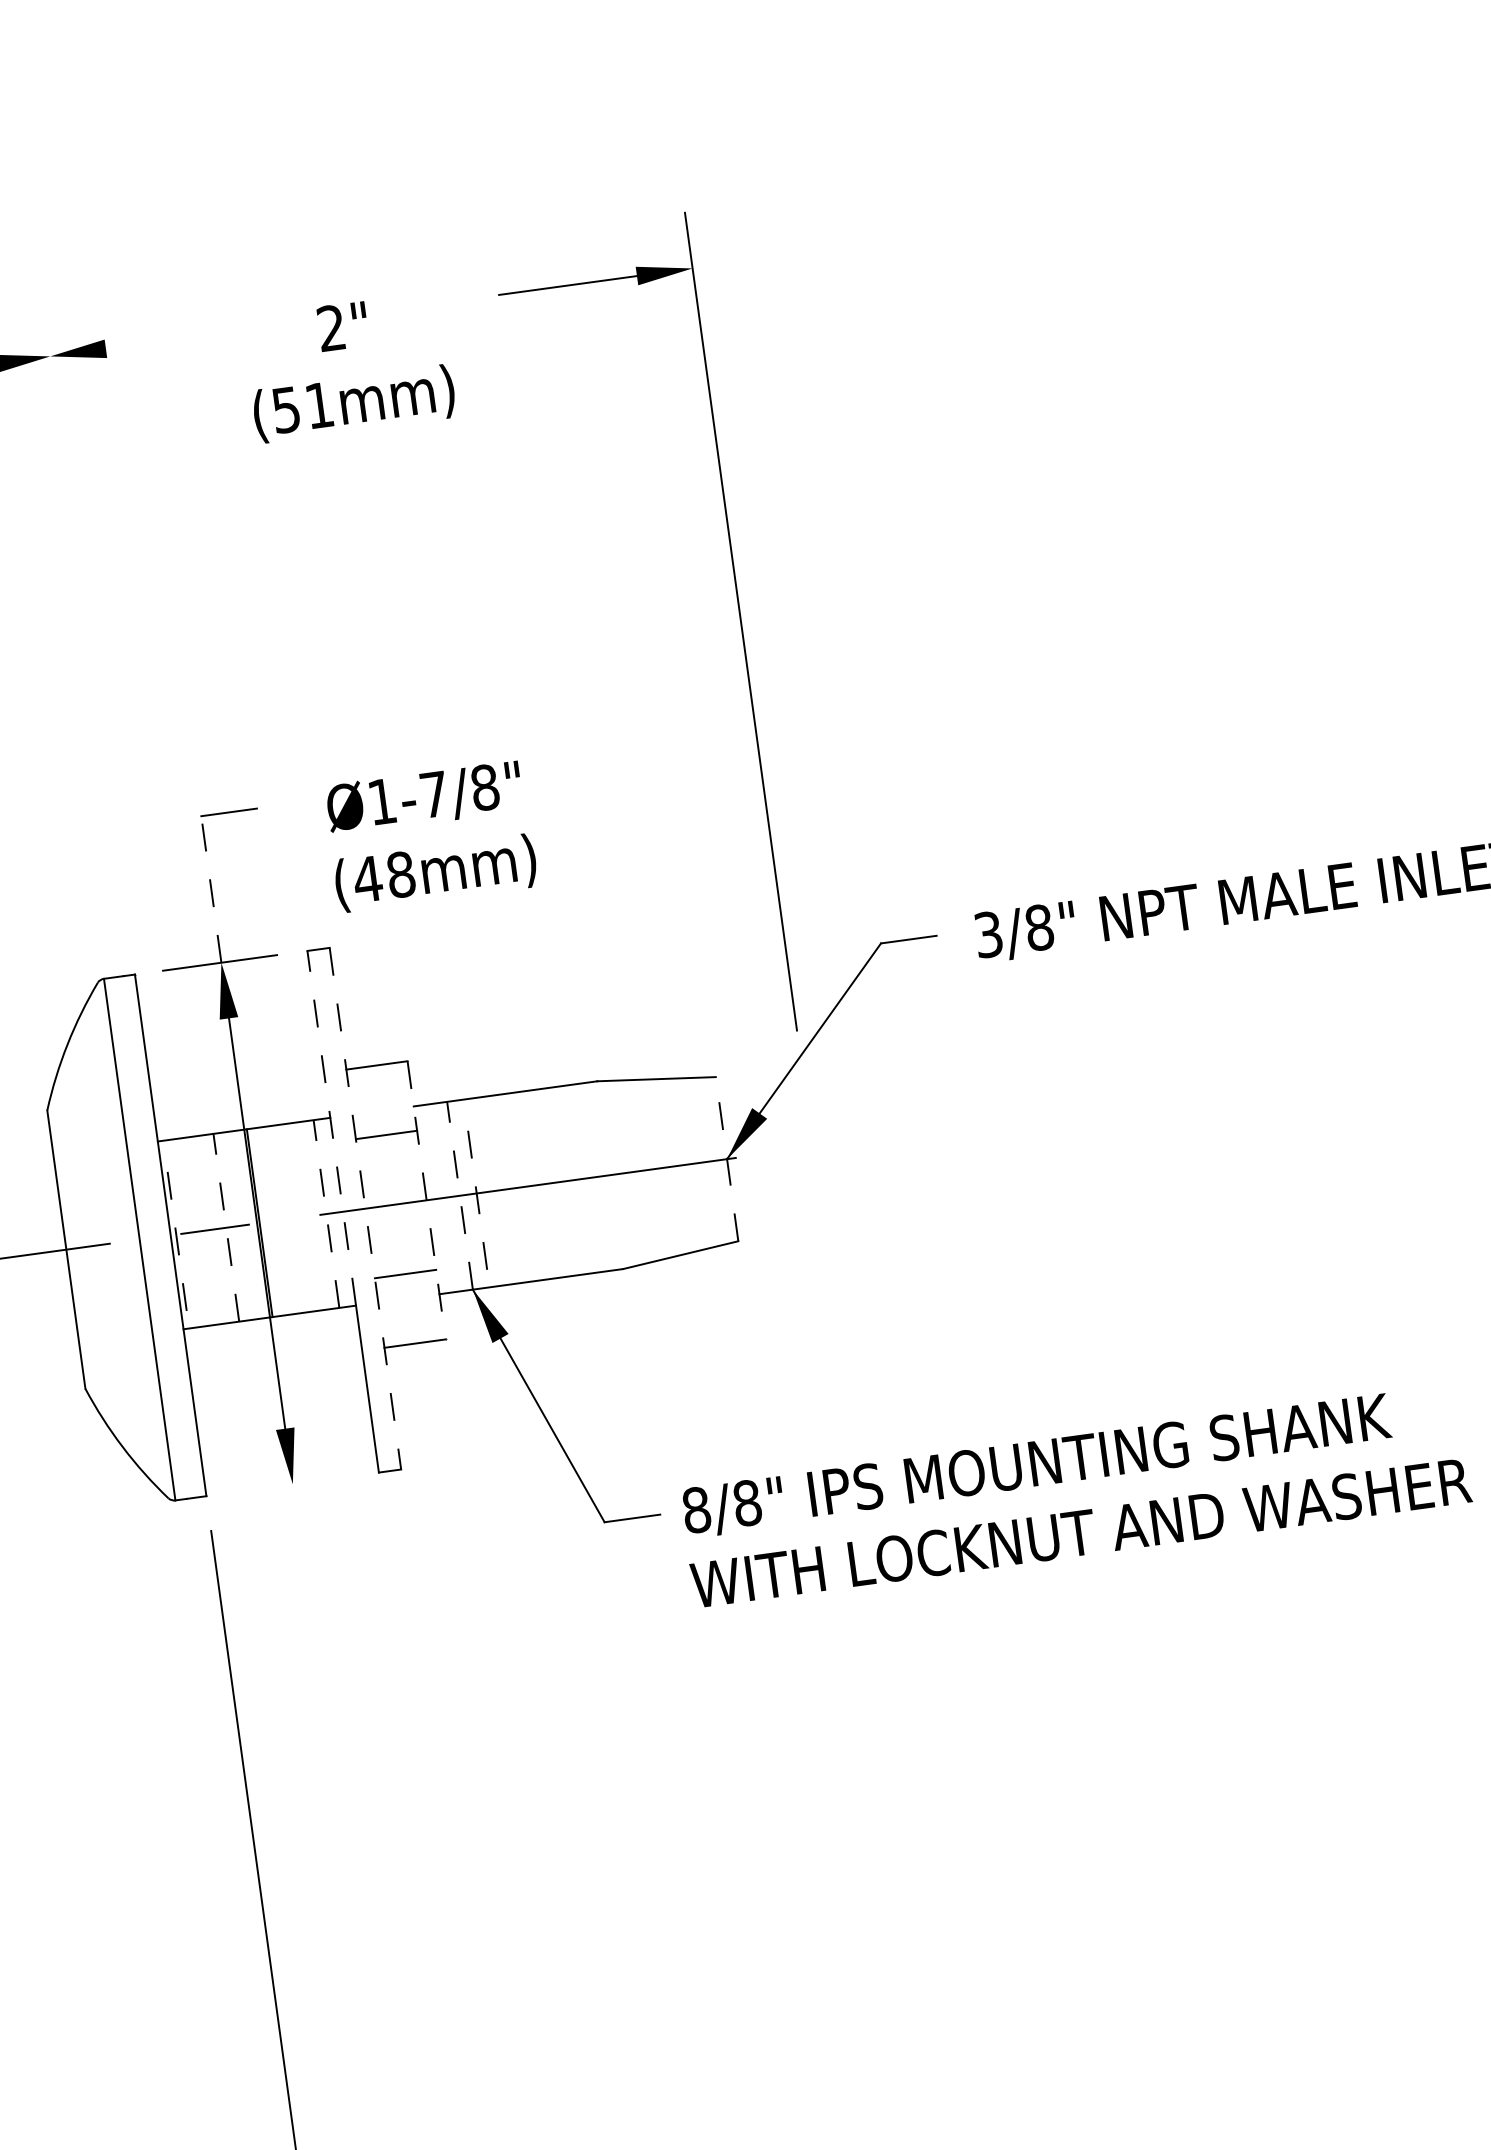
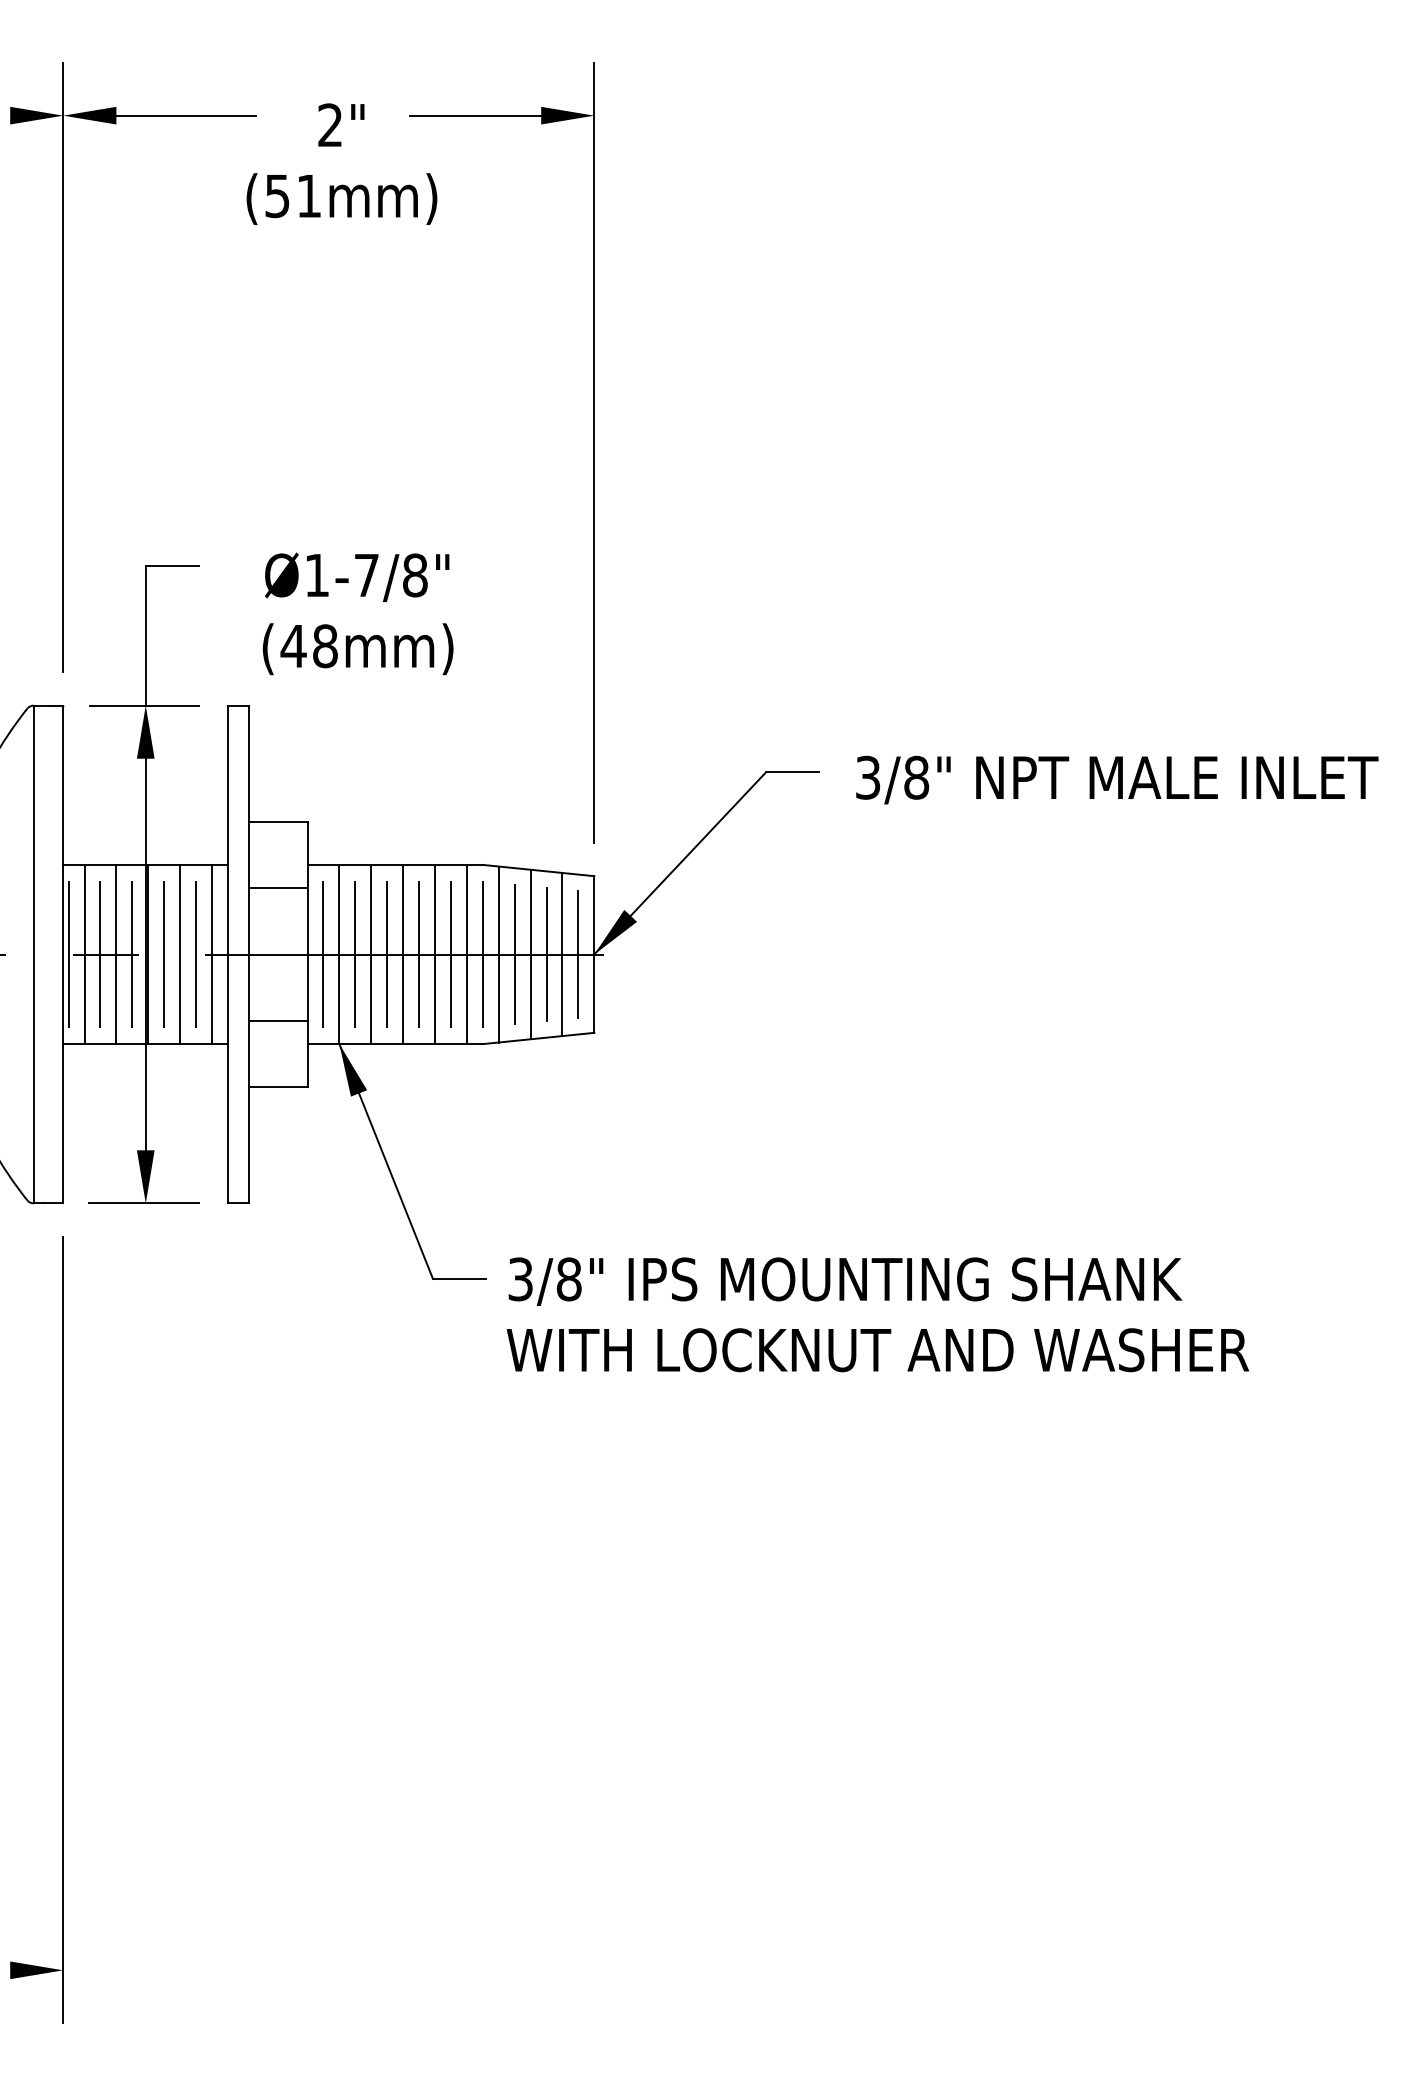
line: (179, 338) -> (186, 115), added
line: (86, 620) -> (63, 367), added
part: (740, 621) -> (593, 452), moved
line: (211, 889) -> (145, 635), dashed -> solid
line: (331, 1127) -> (227, 874), dashed -> solid
line: (727, 1159) -> (594, 954), dashed -> solid
line: (710, 1161) -> (578, 954), added
line: (693, 1163) -> (562, 954), added
line: (676, 1166) -> (546, 954), added
line: (660, 1168) -> (530, 954), added
line: (643, 1170) -> (514, 954), added
line: (626, 1172) -> (498, 954), added
line: (609, 1175) -> (482, 954), added
line: (593, 1177) -> (466, 954), added
line: (576, 1179) -> (450, 954), added
line: (560, 1181) -> (435, 954), added
line: (543, 1184) -> (419, 954), added
line: (527, 1186) -> (403, 954), added
line: (510, 1188) -> (387, 954), added
line: (493, 1191) -> (371, 954), added
line: (476, 1193) -> (355, 954), dashed -> solid
line: (460, 1195) -> (339, 954), dashed -> solid
line: (443, 1198) -> (323, 954), added
line: (426, 1200) -> (307, 954), dashed -> solid
line: (365, 1208) -> (249, 954), dashed -> solid
line: (325, 1214) -> (211, 954), dashed -> solid
line: (310, 1216) -> (196, 954), added
line: (293, 1218) -> (180, 954), added
line: (275, 1220) -> (163, 954), added
line: (243, 1225) -> (132, 954), added
line: (226, 1227) -> (116, 954), dashed -> solid
line: (209, 1230) -> (100, 954), added
line: (192, 1232) -> (84, 954), added
line: (176, 1234) -> (68, 954), dashed -> solid
line: (290, 1484) -> (143, 1203), added
text: (696, 1510) -> (520, 1279), 8/8" -> 3/8"

